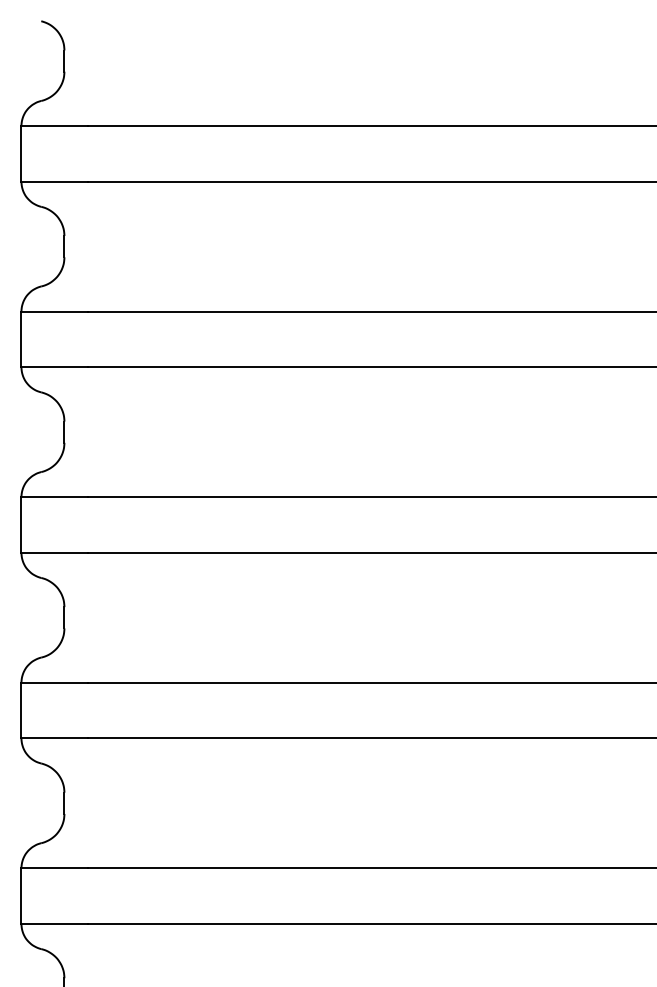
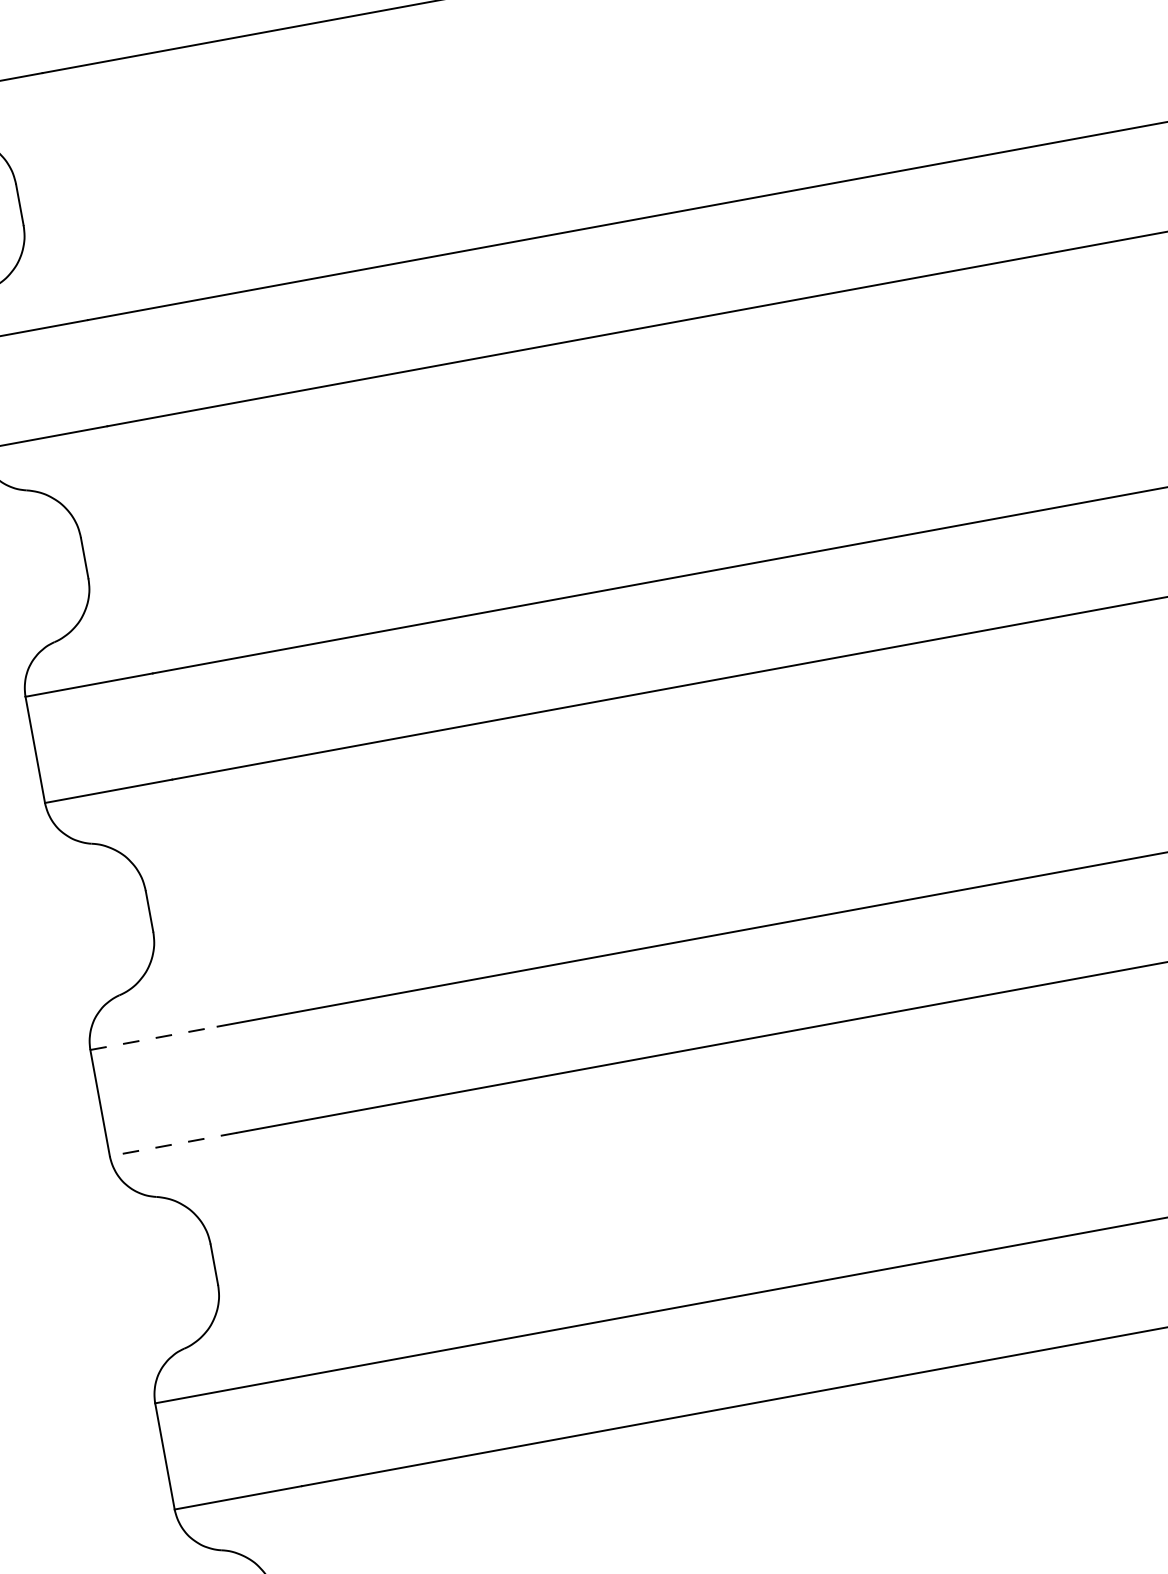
line: (55, 682) -> (155, 1037), solid -> dashed
line: (54, 738) -> (172, 1144), solid -> dashed

